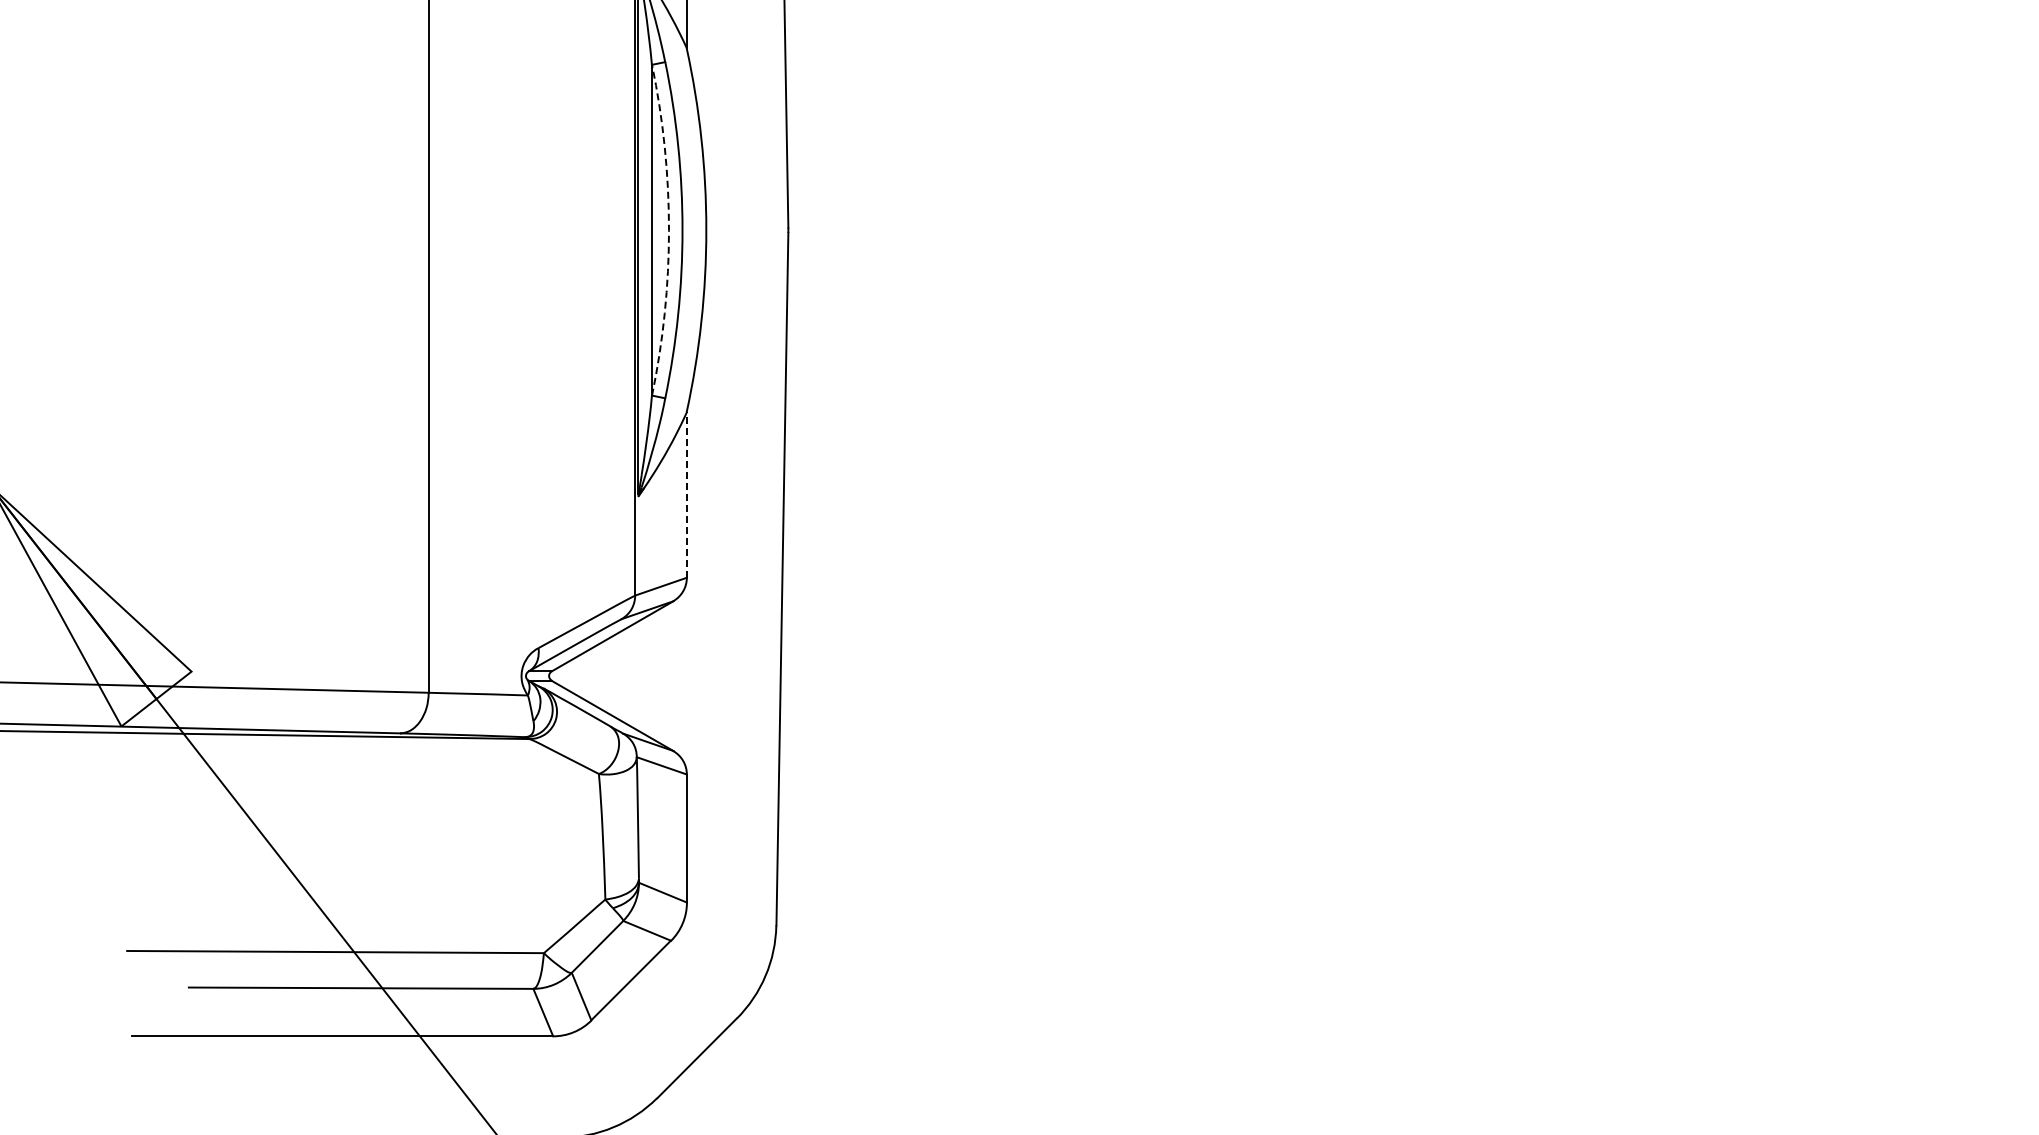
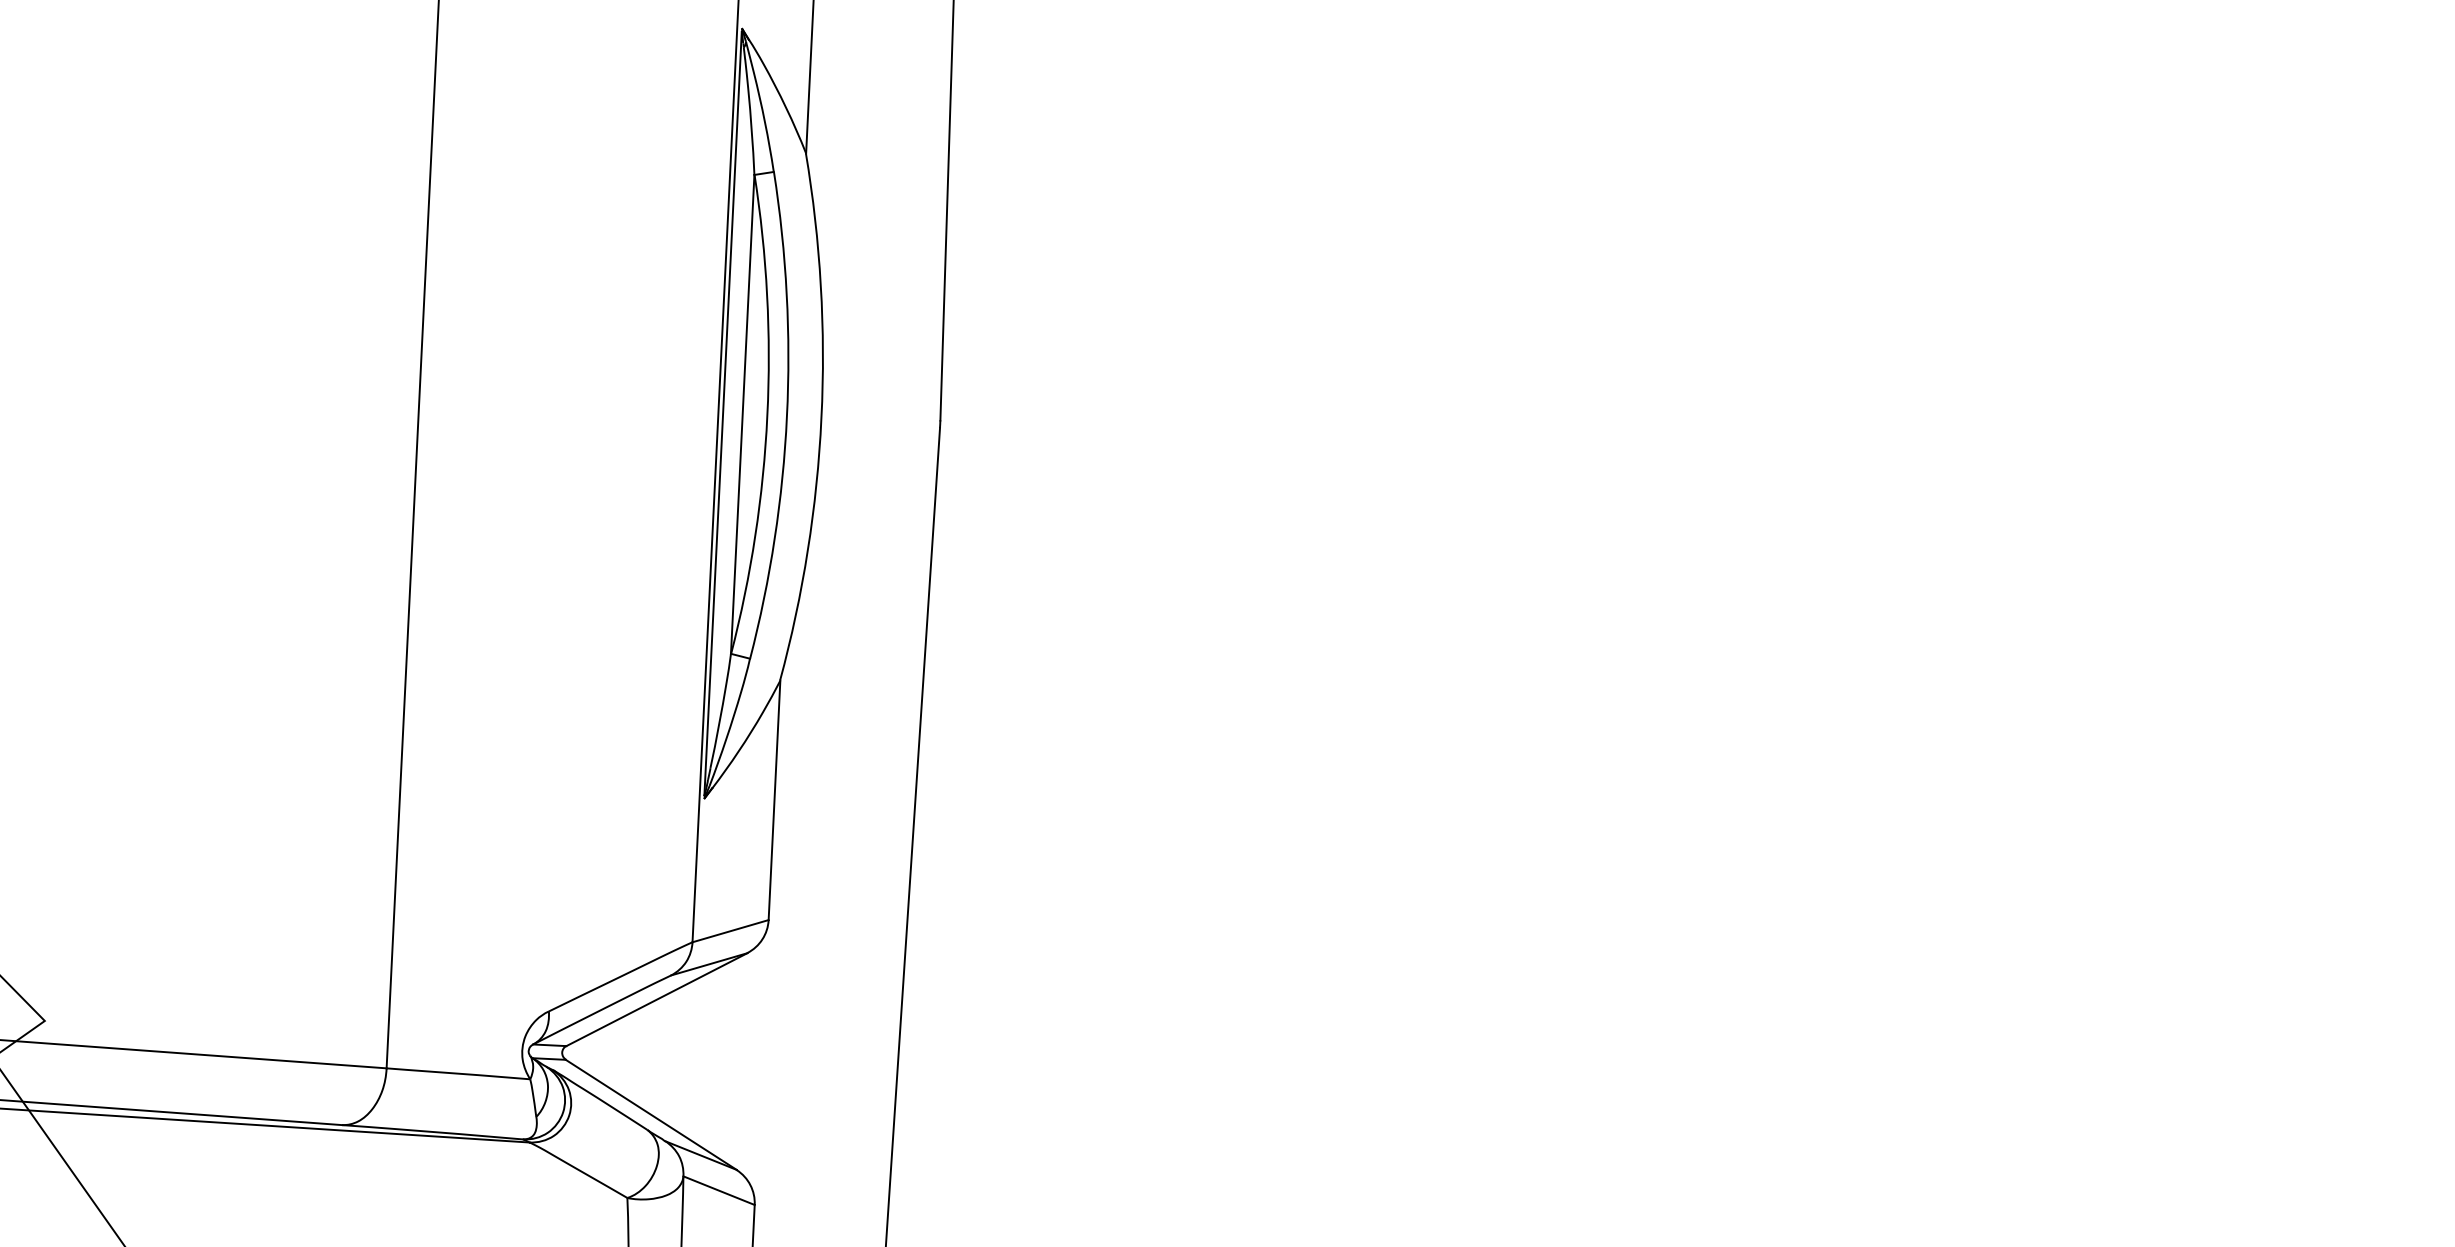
arc: (669, 230) -> (768, 416), dashed -> solid
line: (686, 495) -> (773, 800), dashed -> solid

